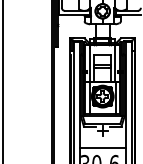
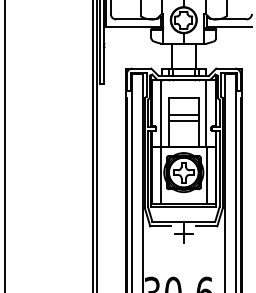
line: (102, 147) -> (183, 263), removed

